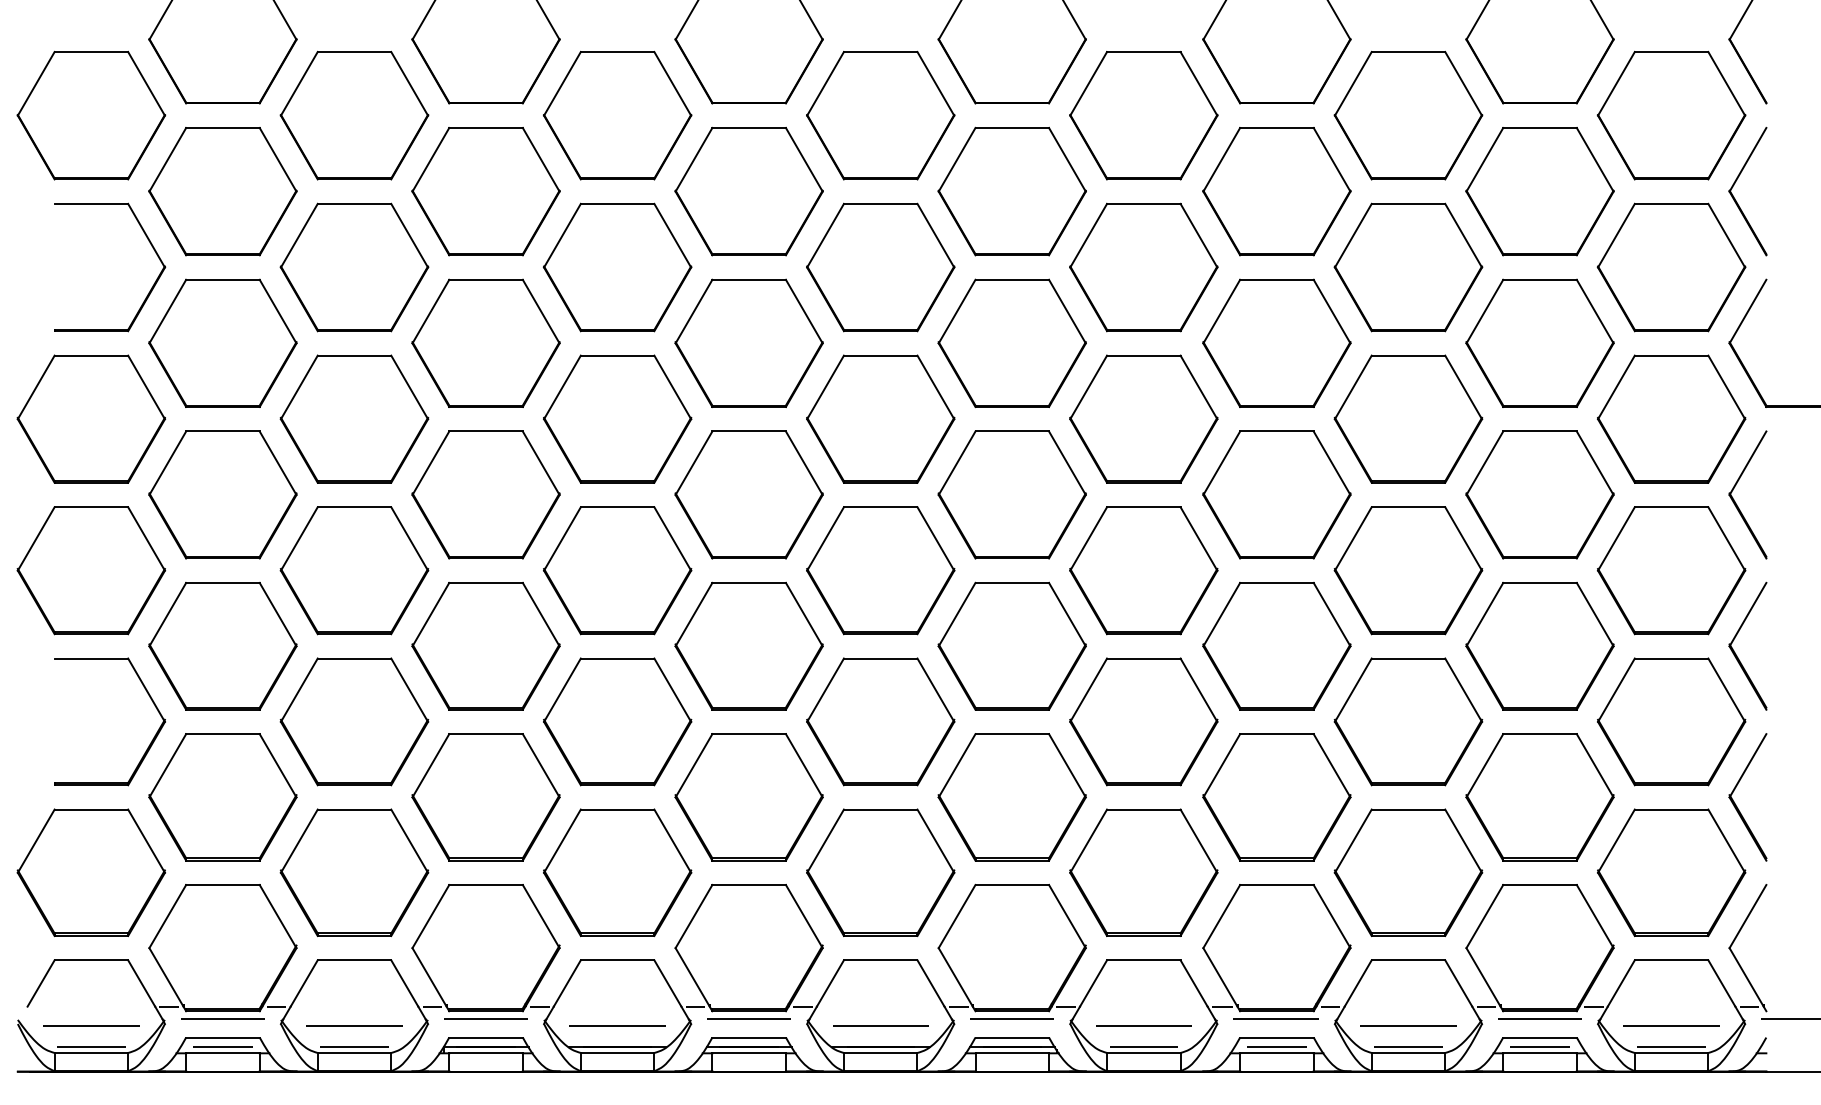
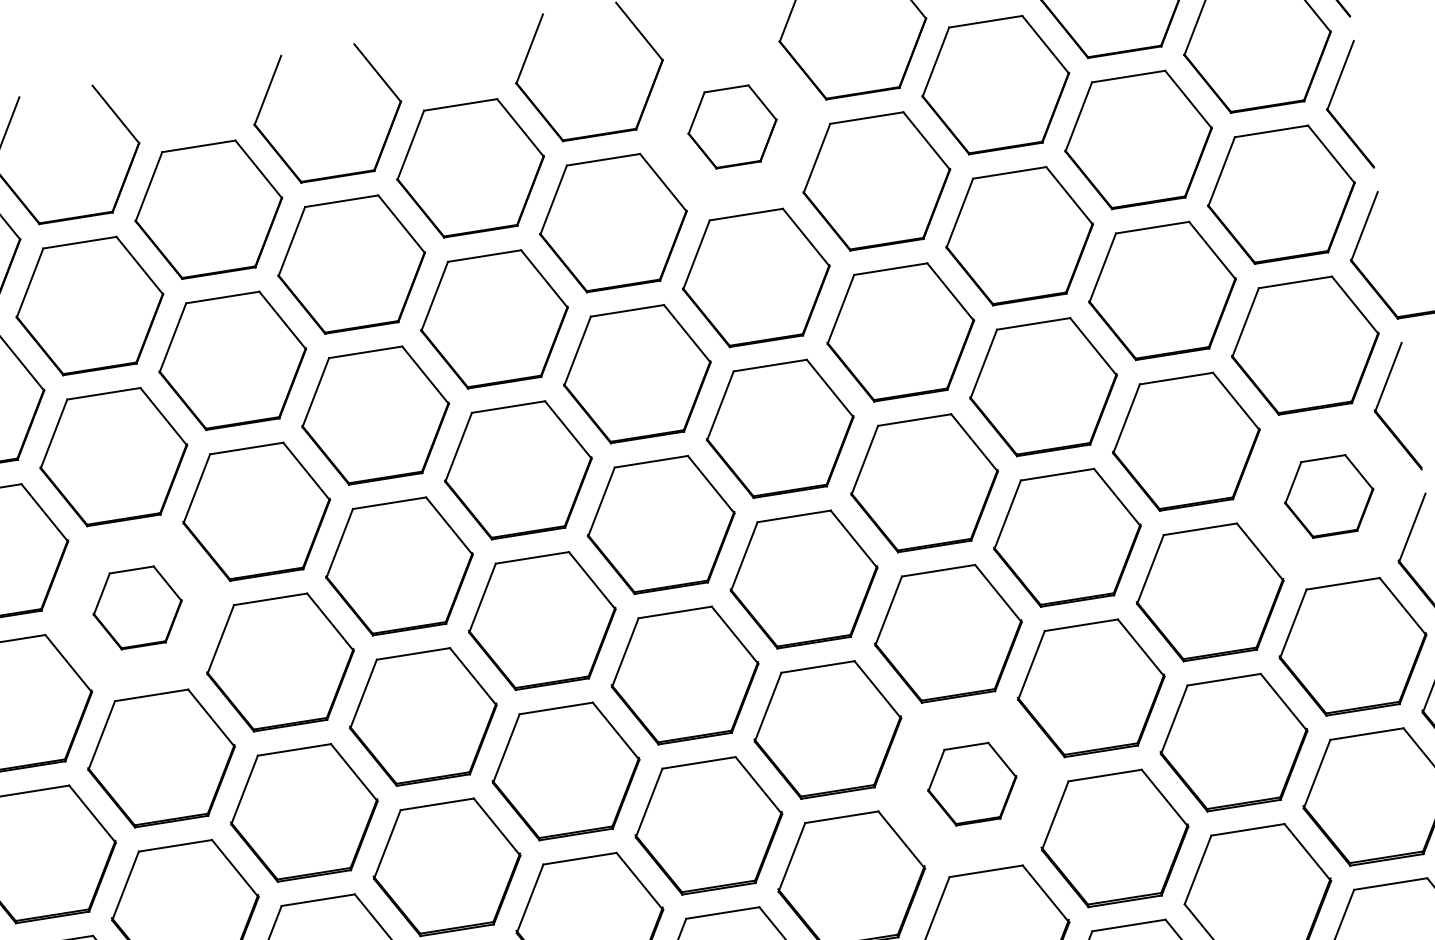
part: (1143, 115) -> (732, 126), size x0.6
part: (485, 494) -> (137, 607), size x0.6
part: (1671, 570) -> (1329, 496), size x0.6
part: (1276, 797) -> (971, 784), size x0.6

